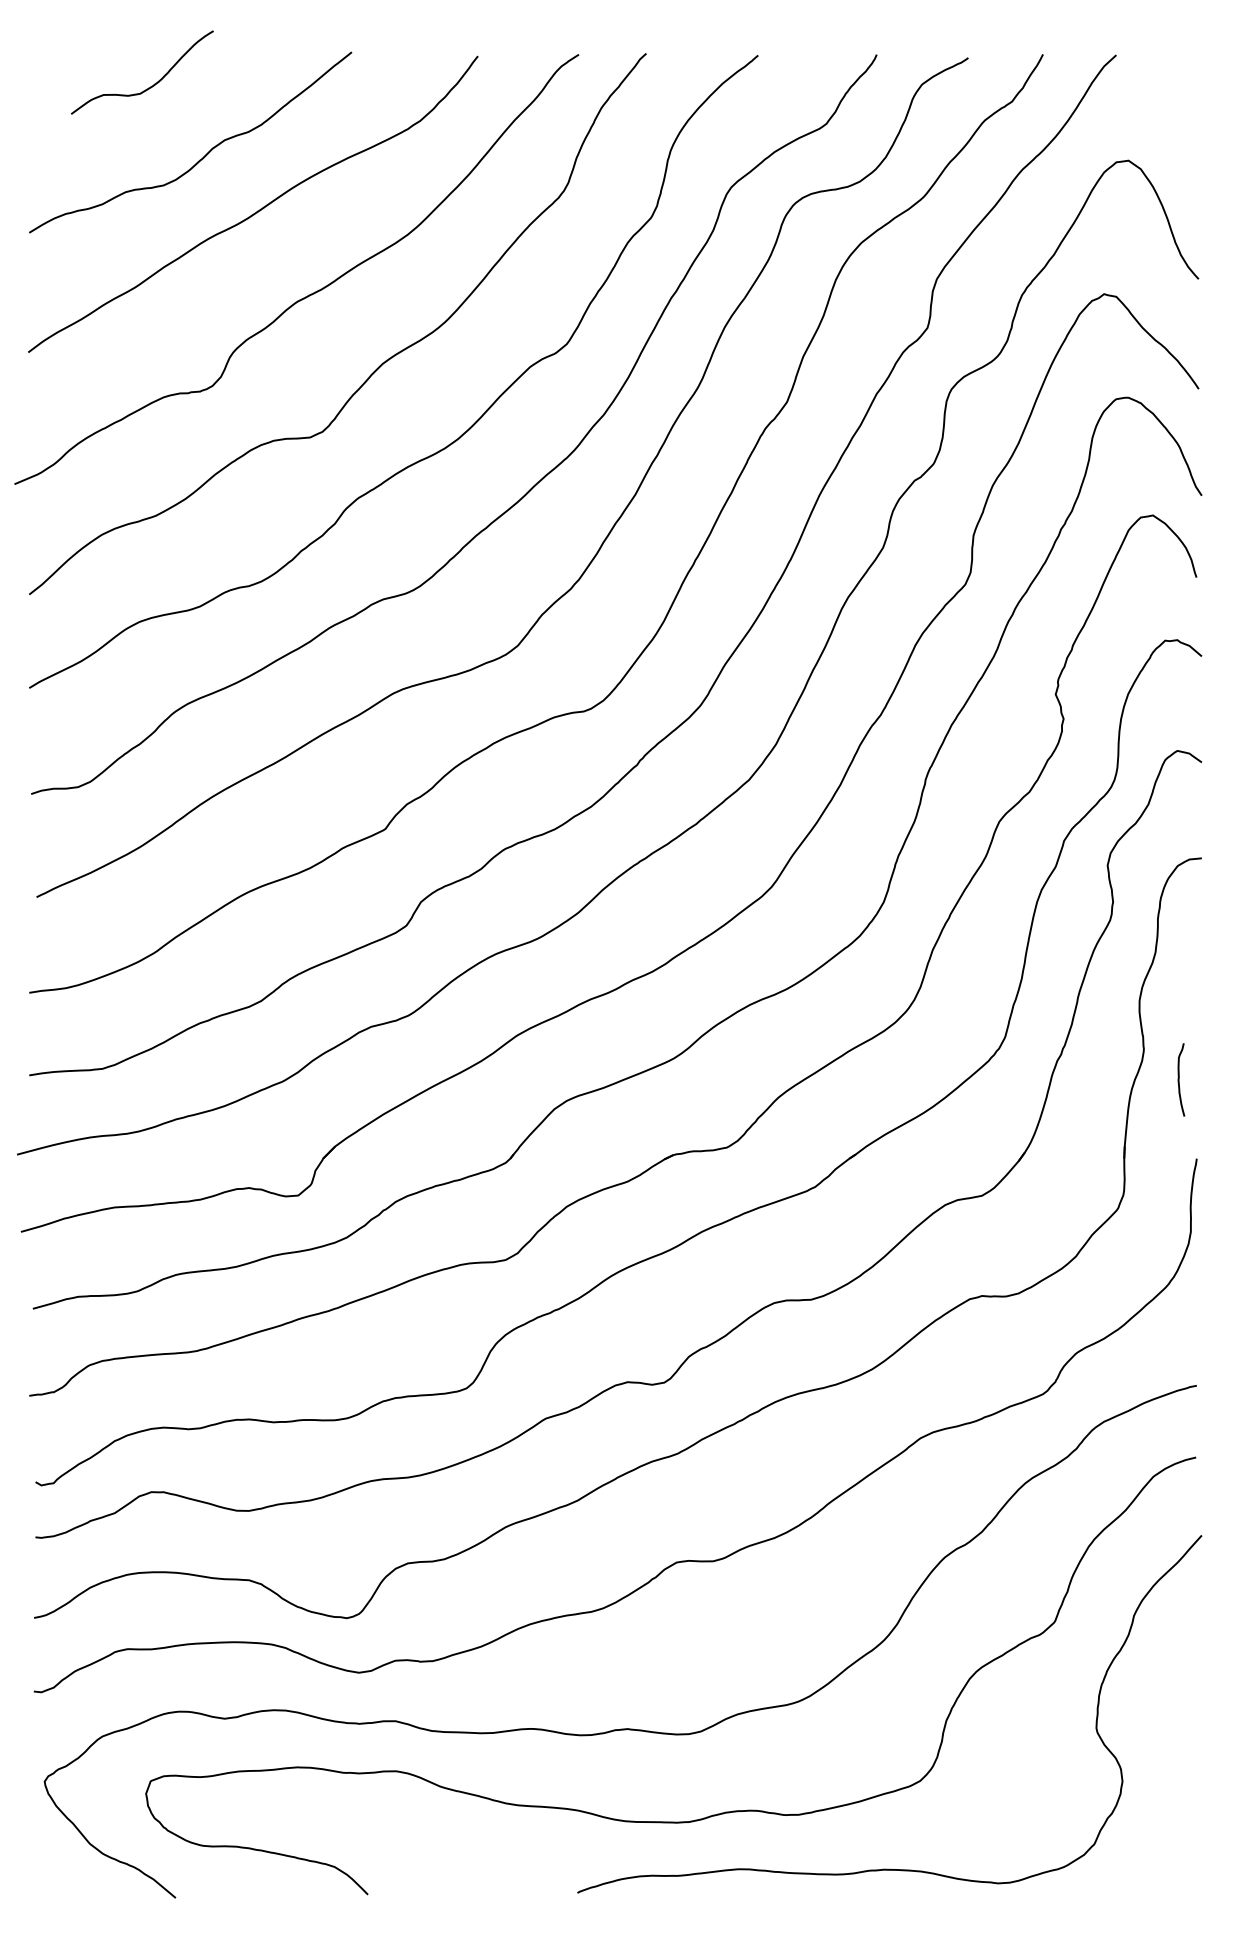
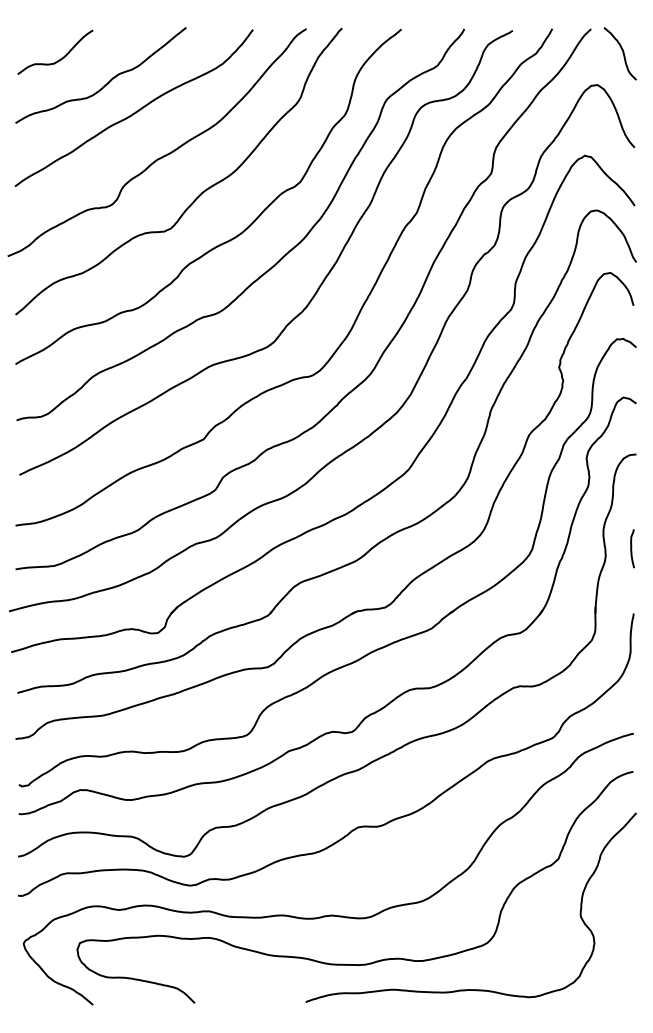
curve: (151, 84) -> (60, 58), moved
curve: (1175, 101) -> (622, 53), added
curve: (1181, 1079) -> (632, 548), moved

